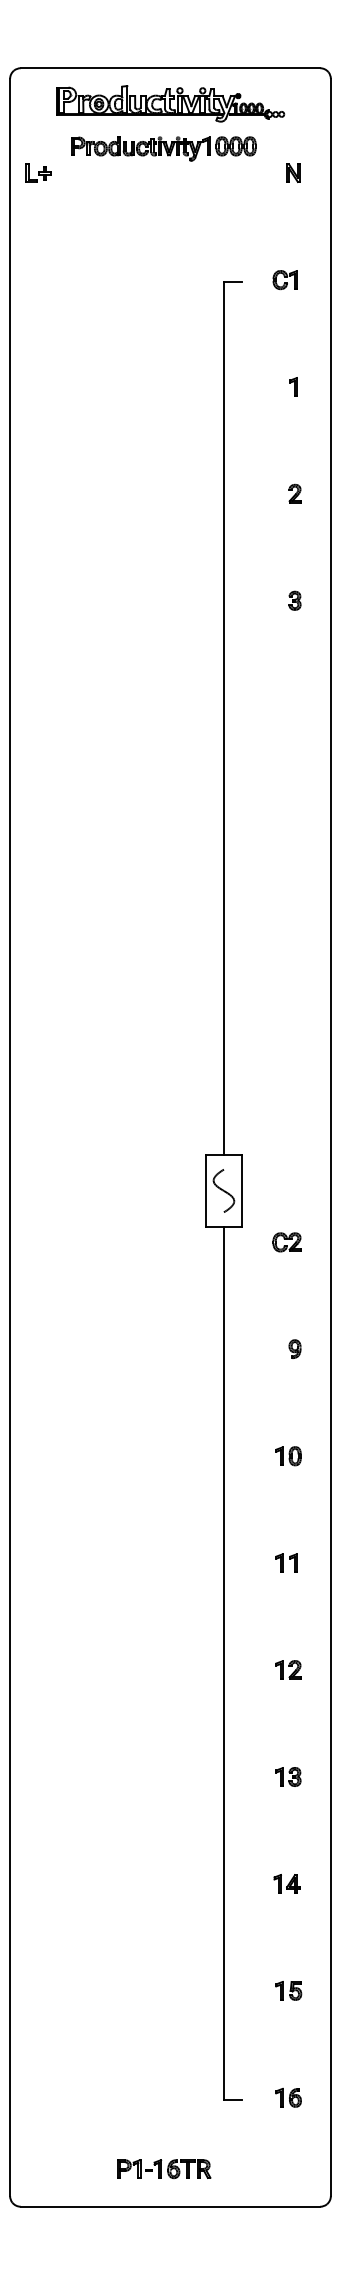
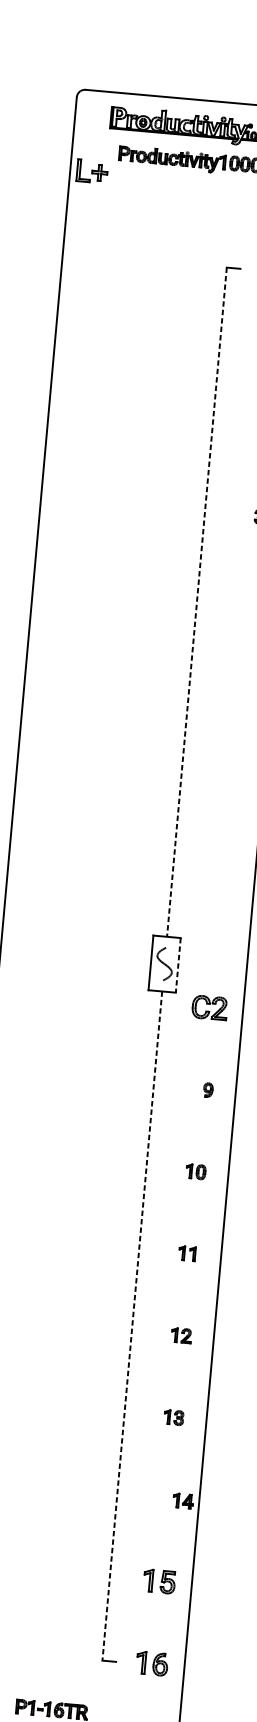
part: (38, 172) -> (92, 170), size x1.6
line: (223, 718) -> (196, 602), solid -> dashed
line: (241, 1190) -> (178, 964), solid -> dashed
part: (286, 1242) -> (209, 1007), size x1.6
line: (223, 1663) -> (131, 1326), solid -> dashed
part: (286, 1883) -> (182, 1500), moved
part: (288, 1990) -> (159, 1581), size x1.6
part: (288, 2097) -> (152, 1663), size x1.6

